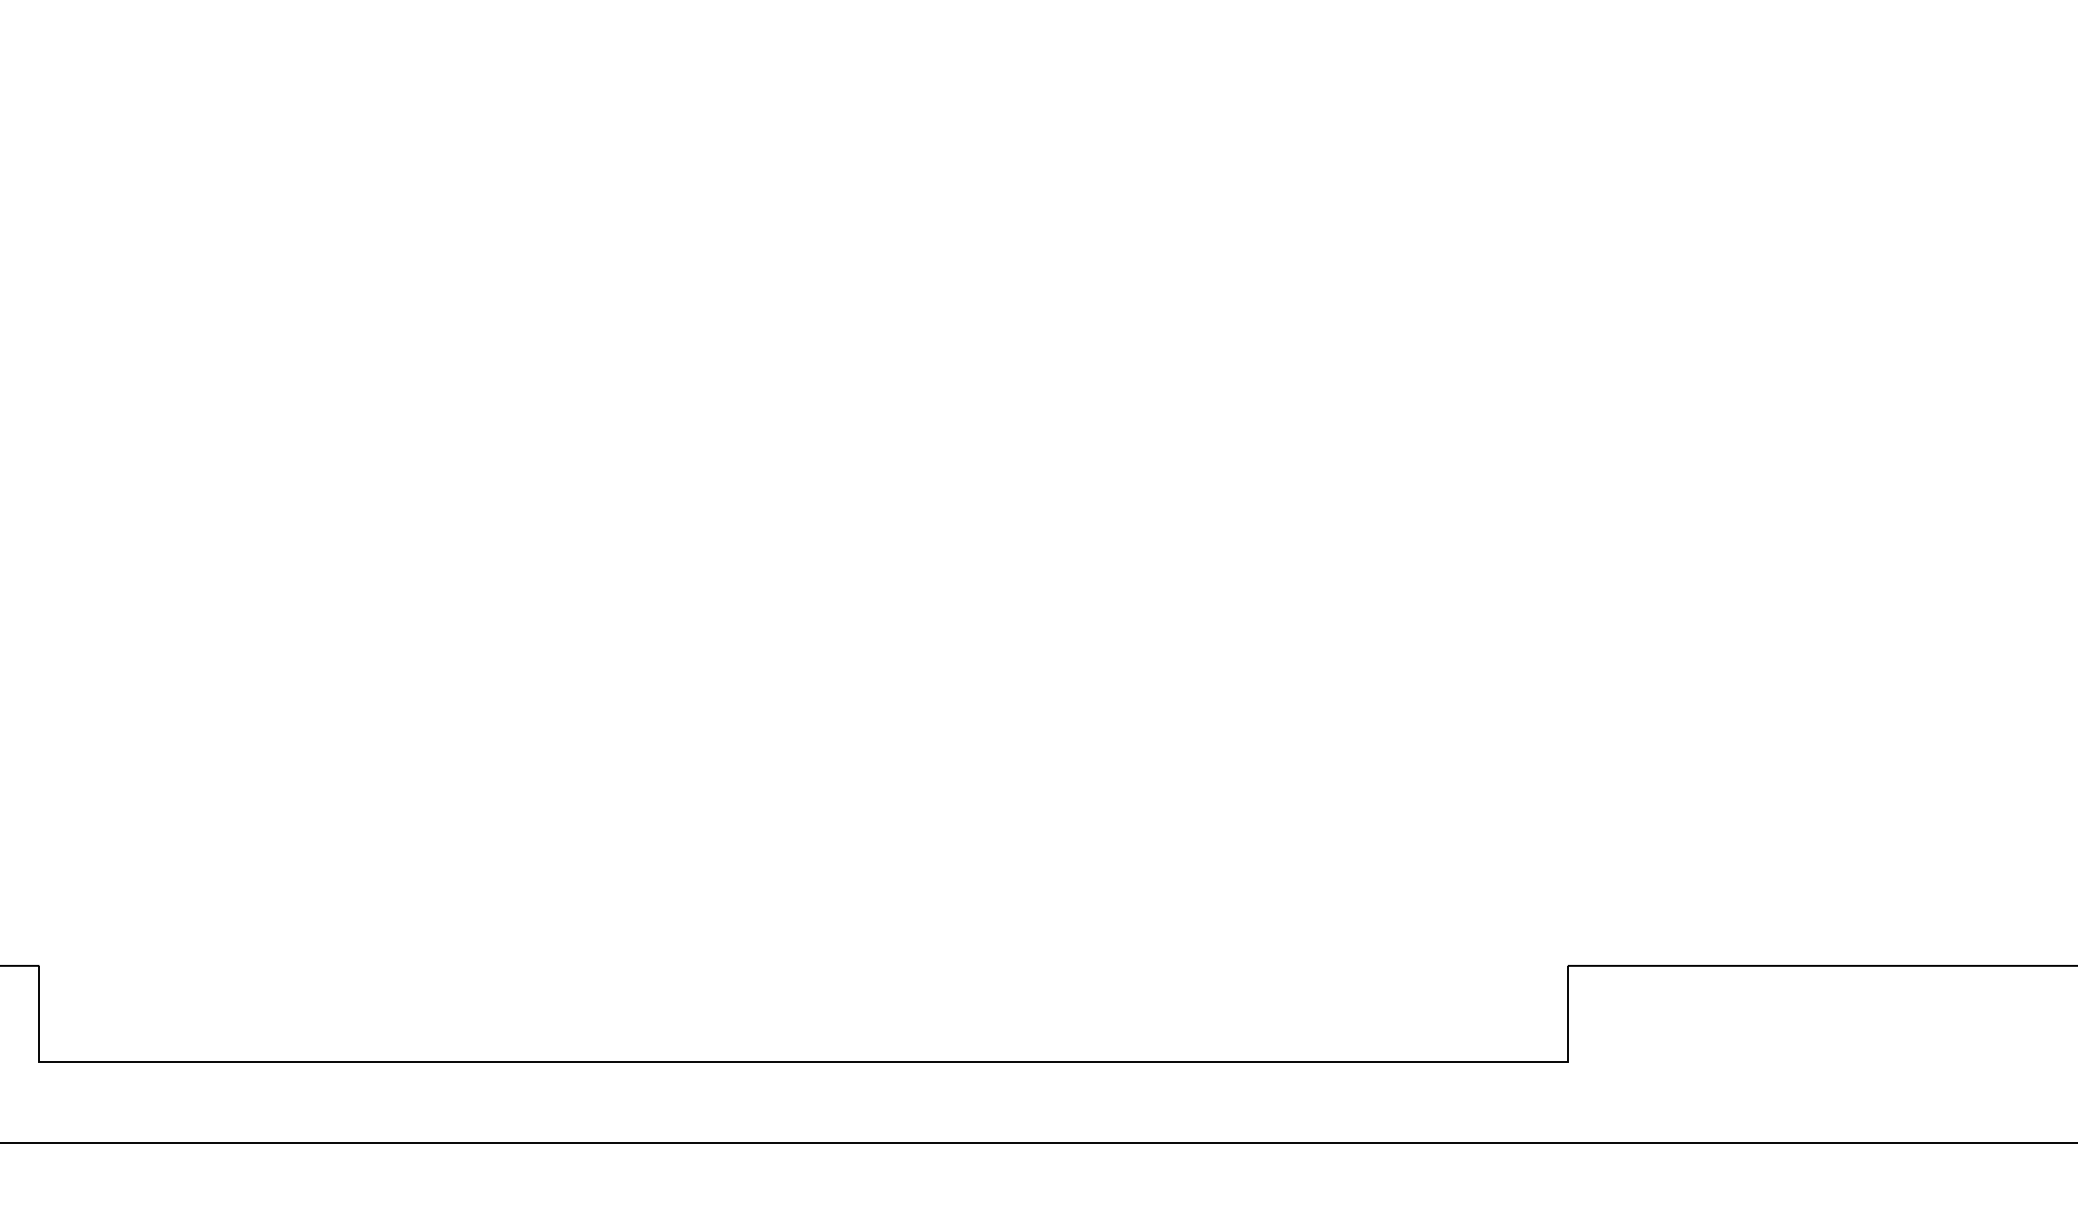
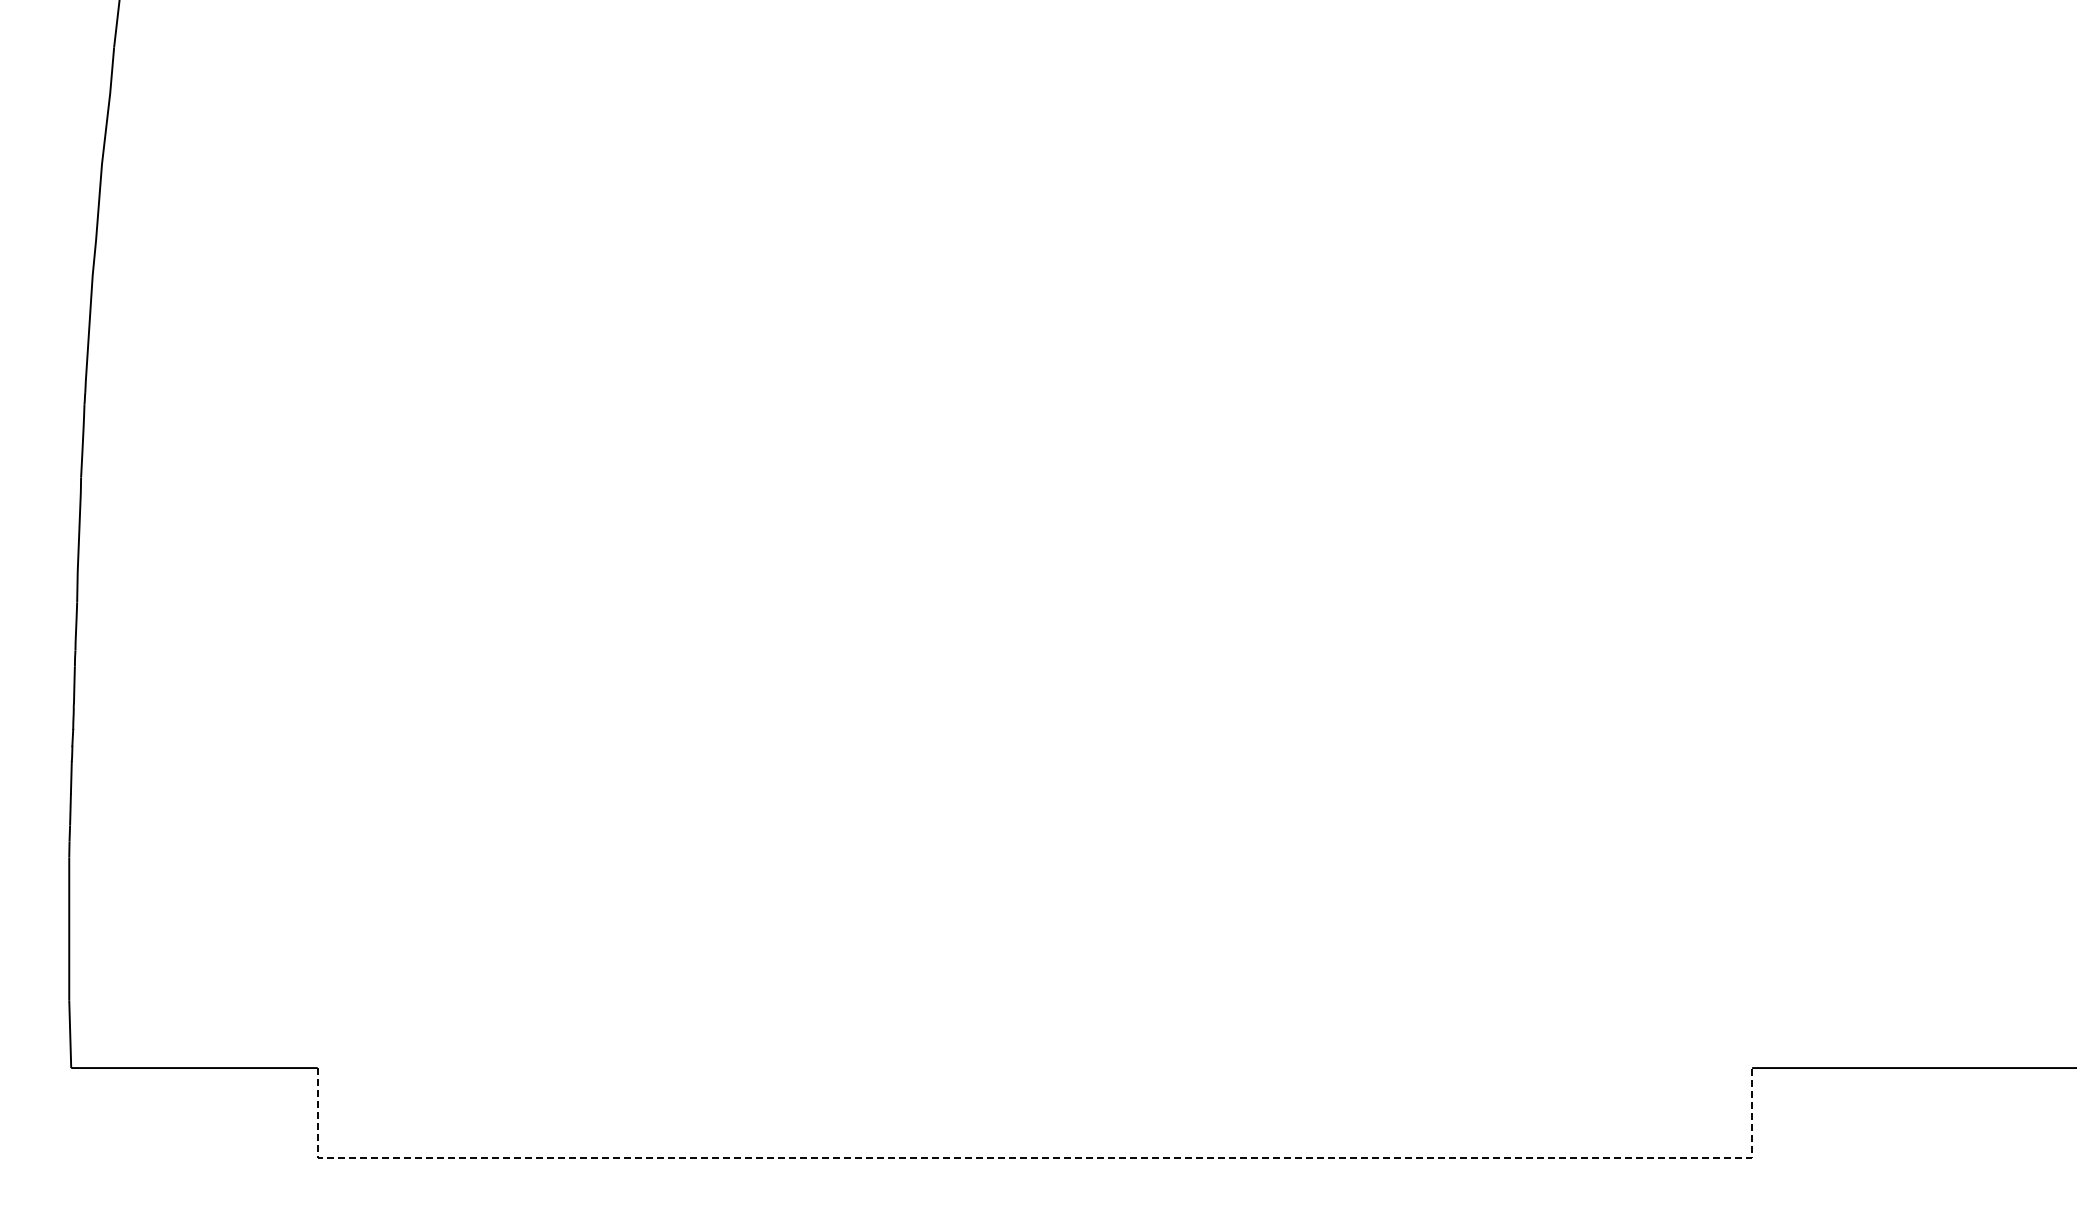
line: (804, 1061) -> (1035, 1157), solid -> dashed

